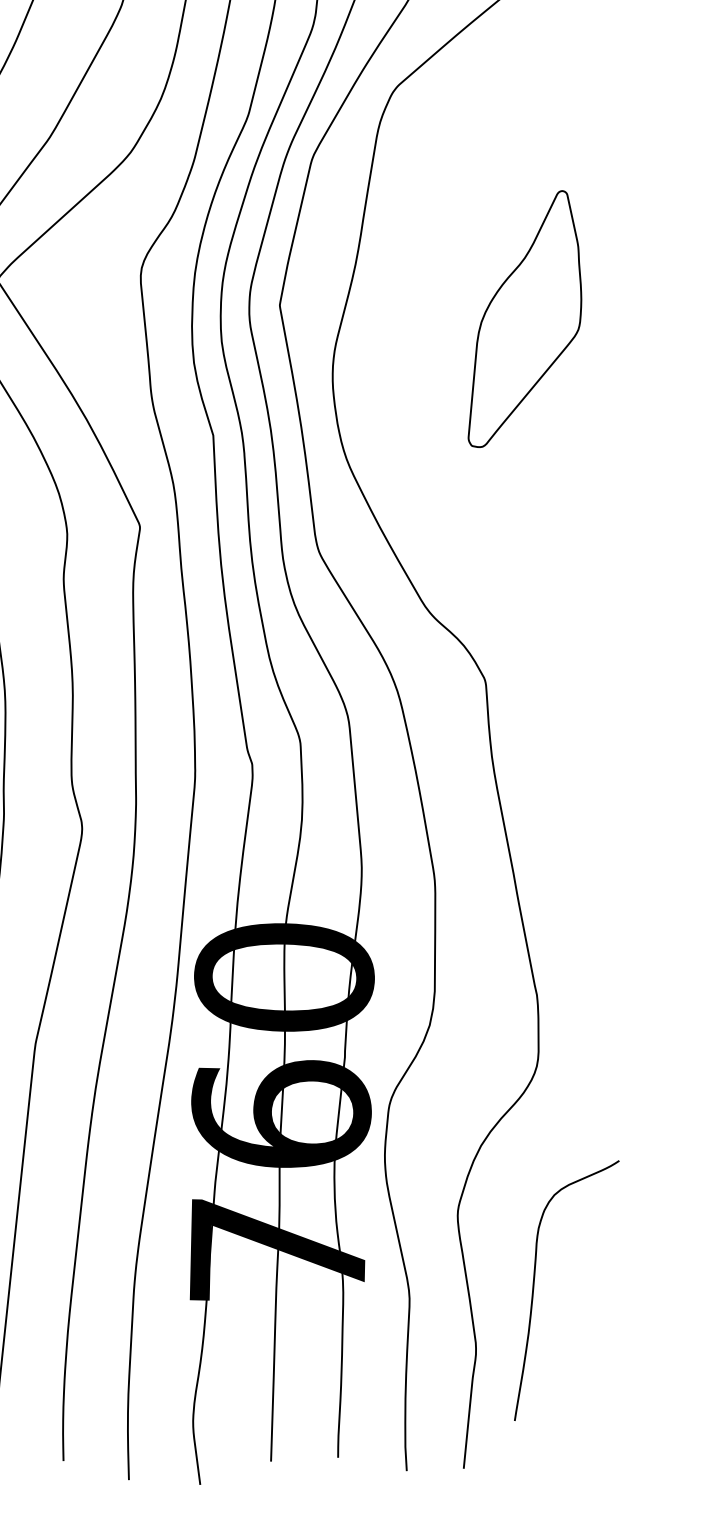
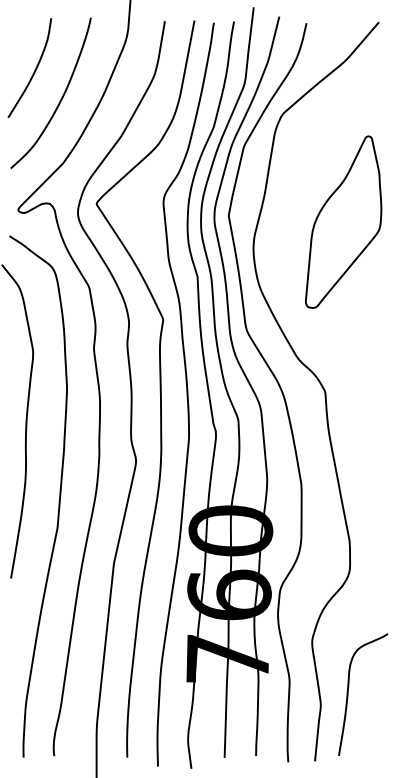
part: (524, 317) -> (343, 221), size x1.43
curve: (535, 1290) -> (348, 694), moved

